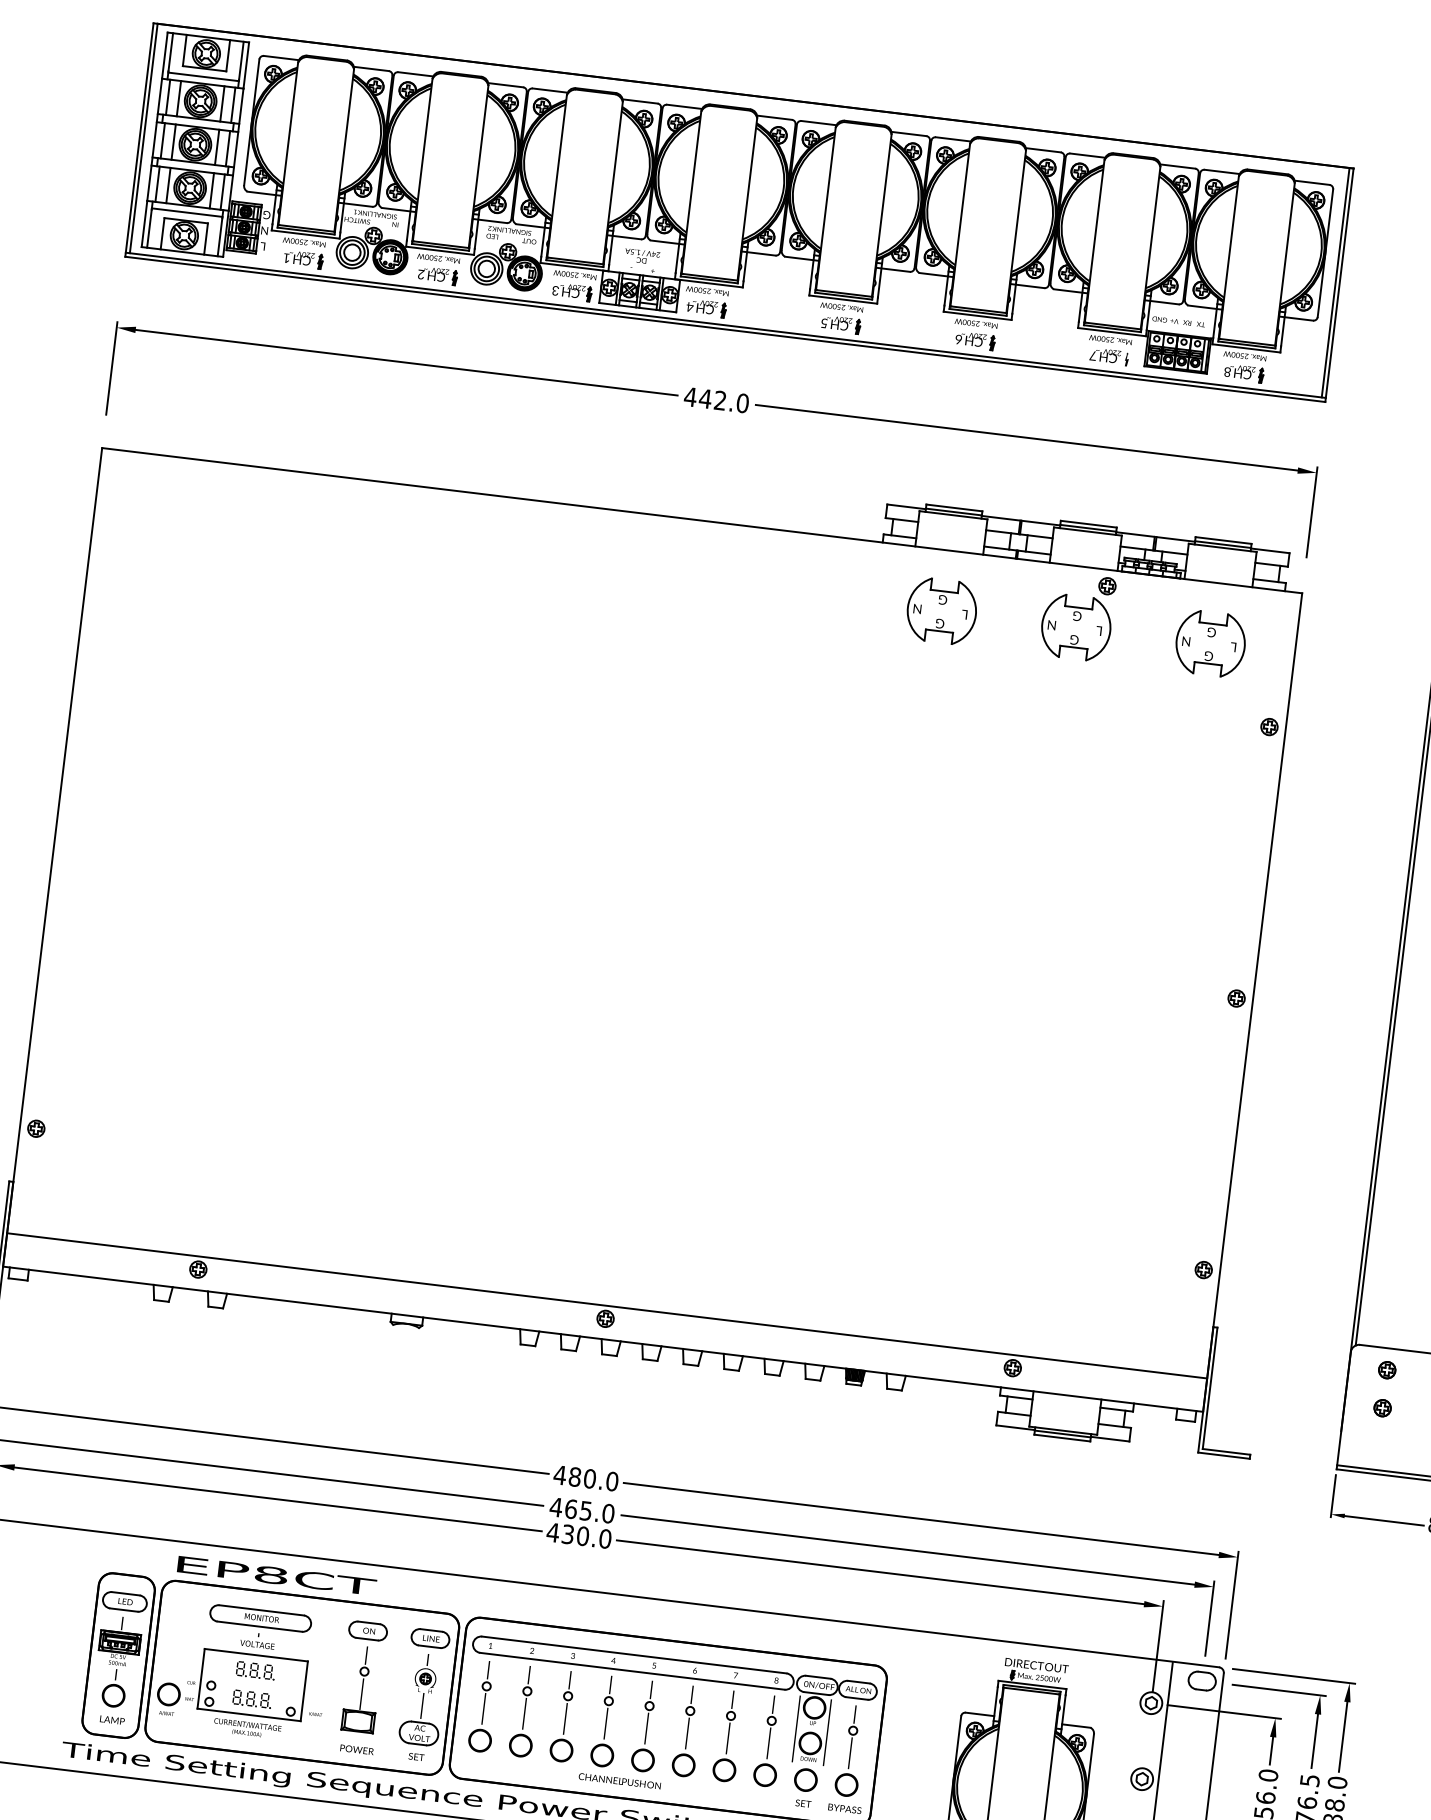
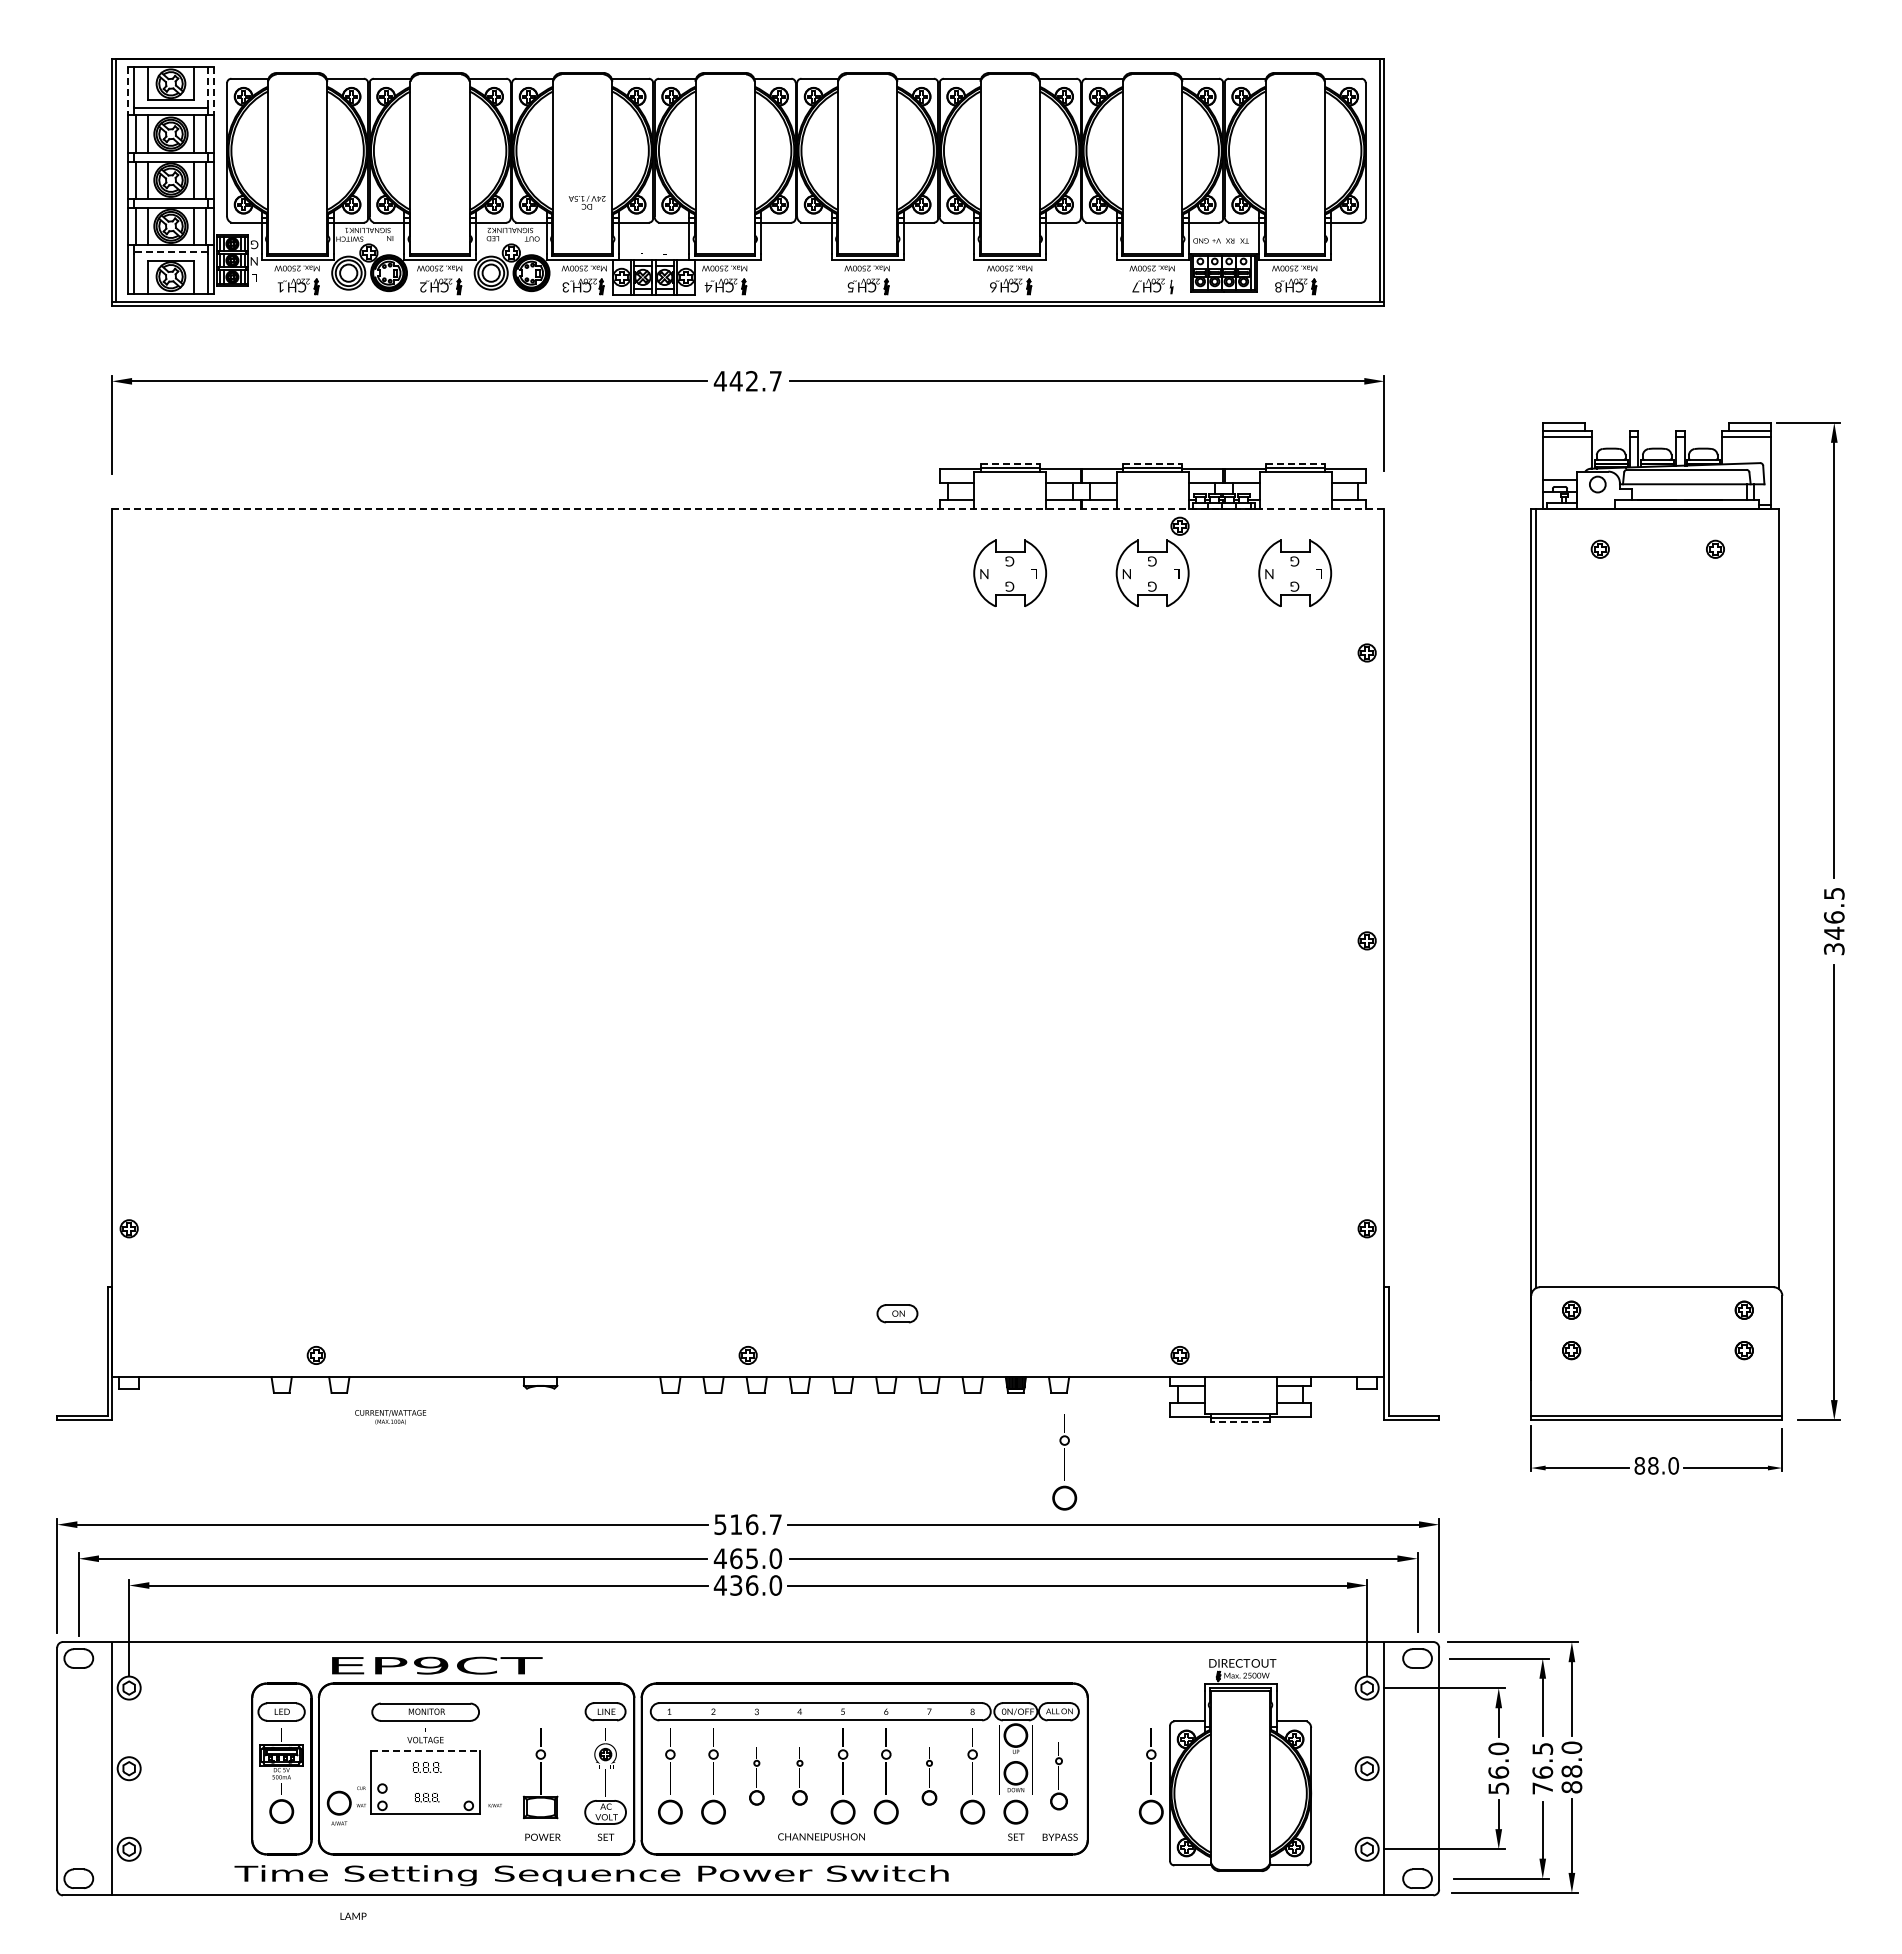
line: (164, 56) -> (127, 91), solid -> dashed
line: (241, 61) -> (208, 87), solid -> dashed
line: (246, 66) -> (214, 91), solid -> dashed
line: (186, 212) -> (170, 252), solid -> dashed
text: (641, 256) -> (586, 202), moved
text: (742, 403) -> (775, 381), 442.0 -> 442.7
line: (954, 507) -> (1010, 463), solid -> dashed
line: (701, 521) -> (747, 509), solid -> dashed
line: (1088, 523) -> (1152, 463), solid -> dashed
line: (1223, 540) -> (1295, 463), solid -> dashed
line: (606, 1305) -> (747, 1341), removed
line: (1062, 1438) -> (1240, 1422), solid -> dashed
part: (891, 1455) -> (1064, 1462), added
text: (585, 1478) -> (747, 1524), 480.0 -> 516.7
text: (583, 1536) -> (752, 1585), 430.0 -> 436.0
text: (271, 1575) -> (431, 1665), EP8CT -> EP9CT
part: (368, 1630) -> (897, 1313), moved
line: (256, 1655) -> (425, 1751), solid -> dashed
part: (255, 1670) -> (426, 1767), size x0.7
part: (251, 1699) -> (426, 1797), size x0.6
part: (565, 1716) -> (756, 1776), size x0.6
text: (112, 1719) -> (353, 1915), moved
part: (605, 1721) -> (799, 1776), size x0.6
text: (247, 1729) -> (390, 1417), moved
part: (728, 1736) -> (929, 1776), size x0.6
part: (850, 1751) -> (1058, 1776), size x0.7
part: (936, 1761) -> (1150, 1776), added

